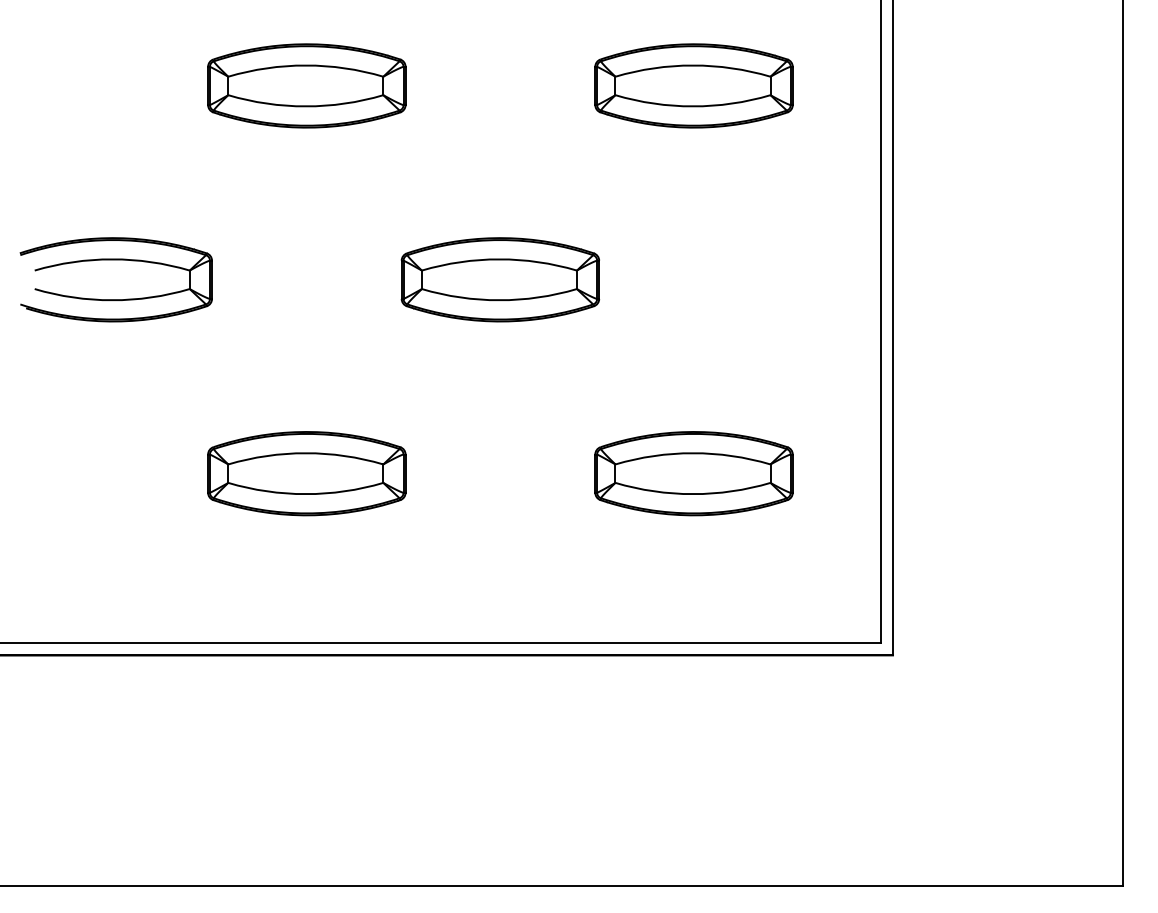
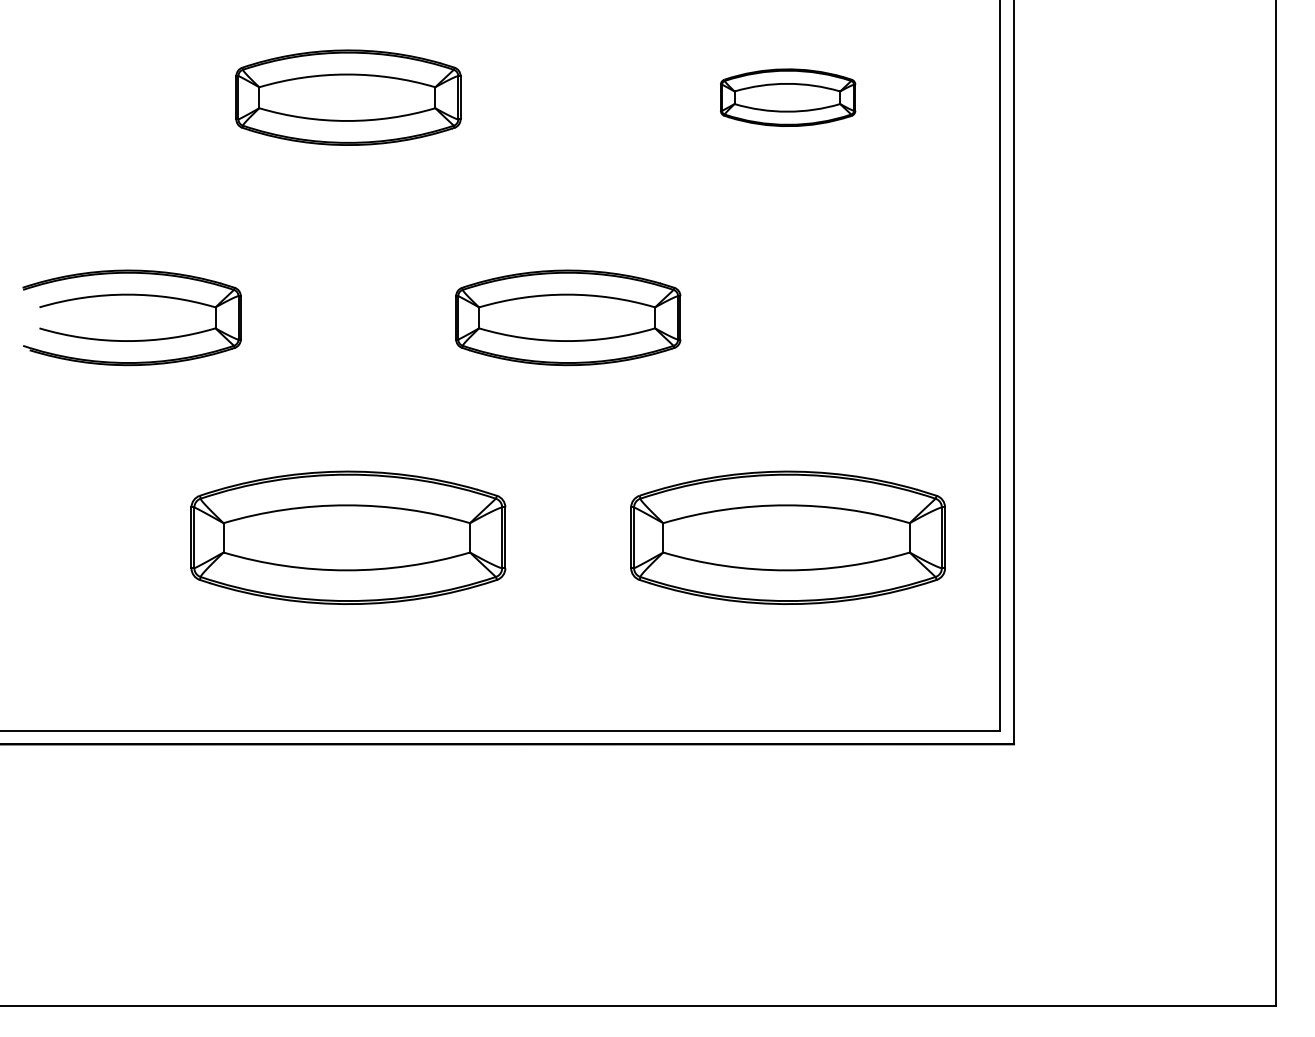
part: (693, 85) -> (787, 97), size x0.6
part: (306, 473) -> (348, 537), size x1.4
part: (693, 473) -> (787, 537), size x1.4

